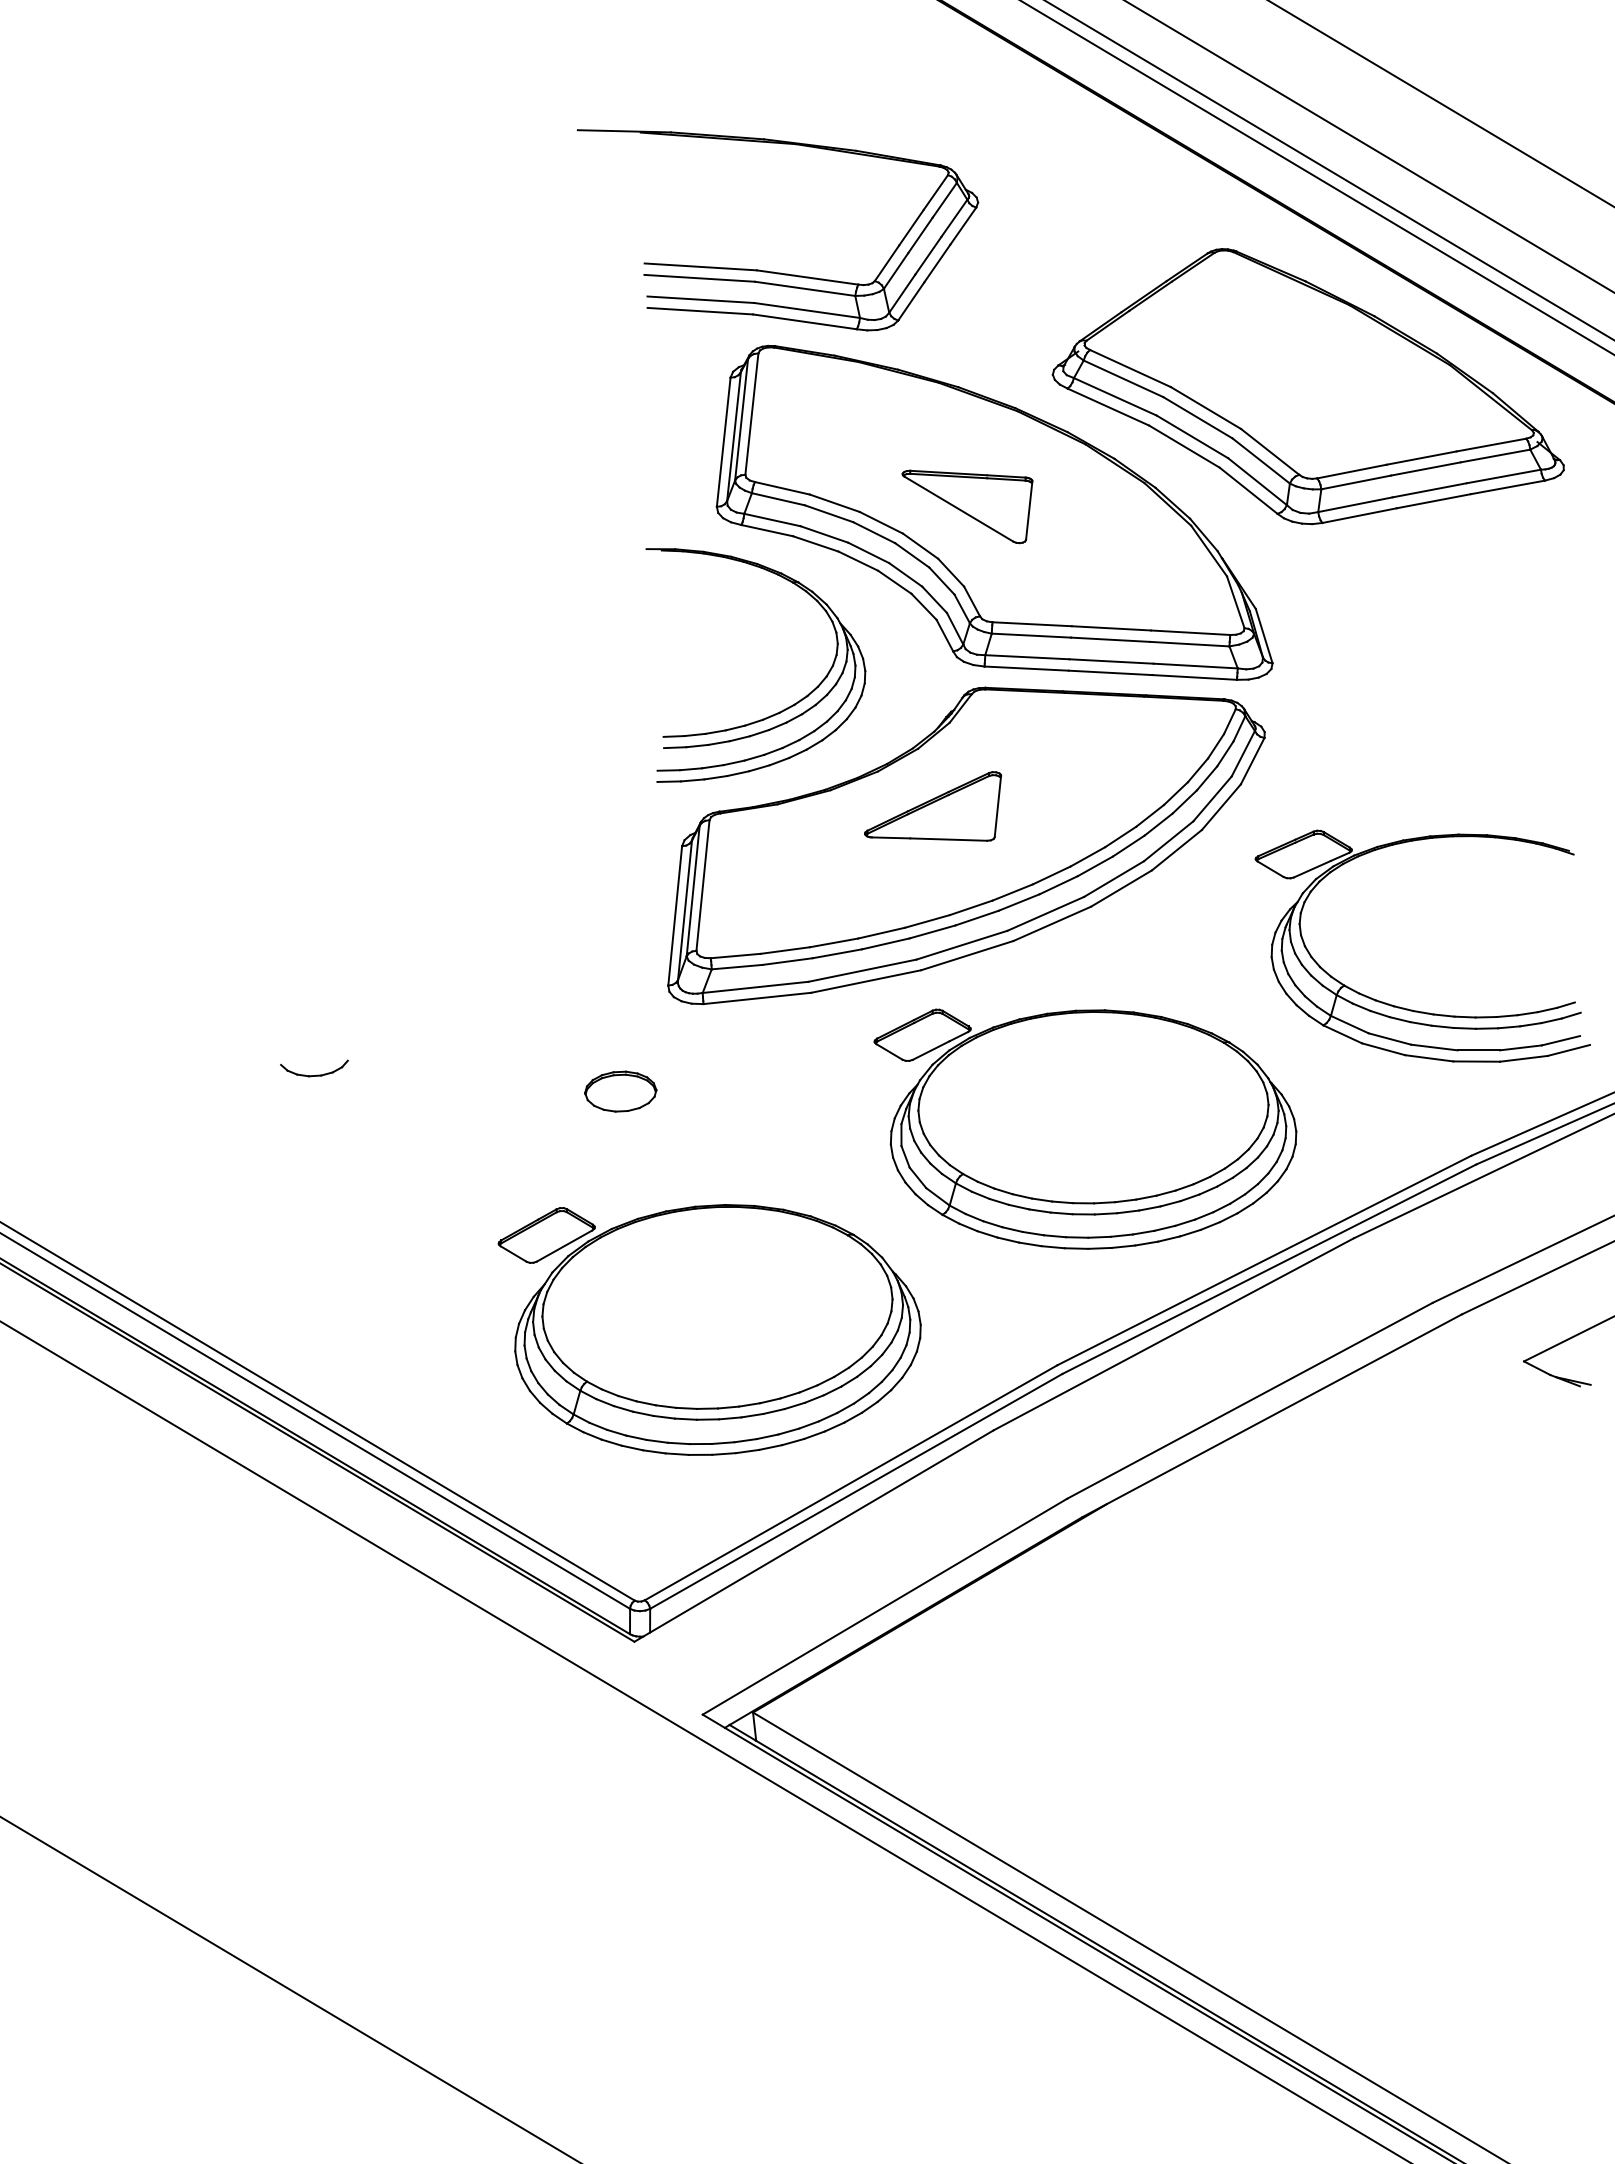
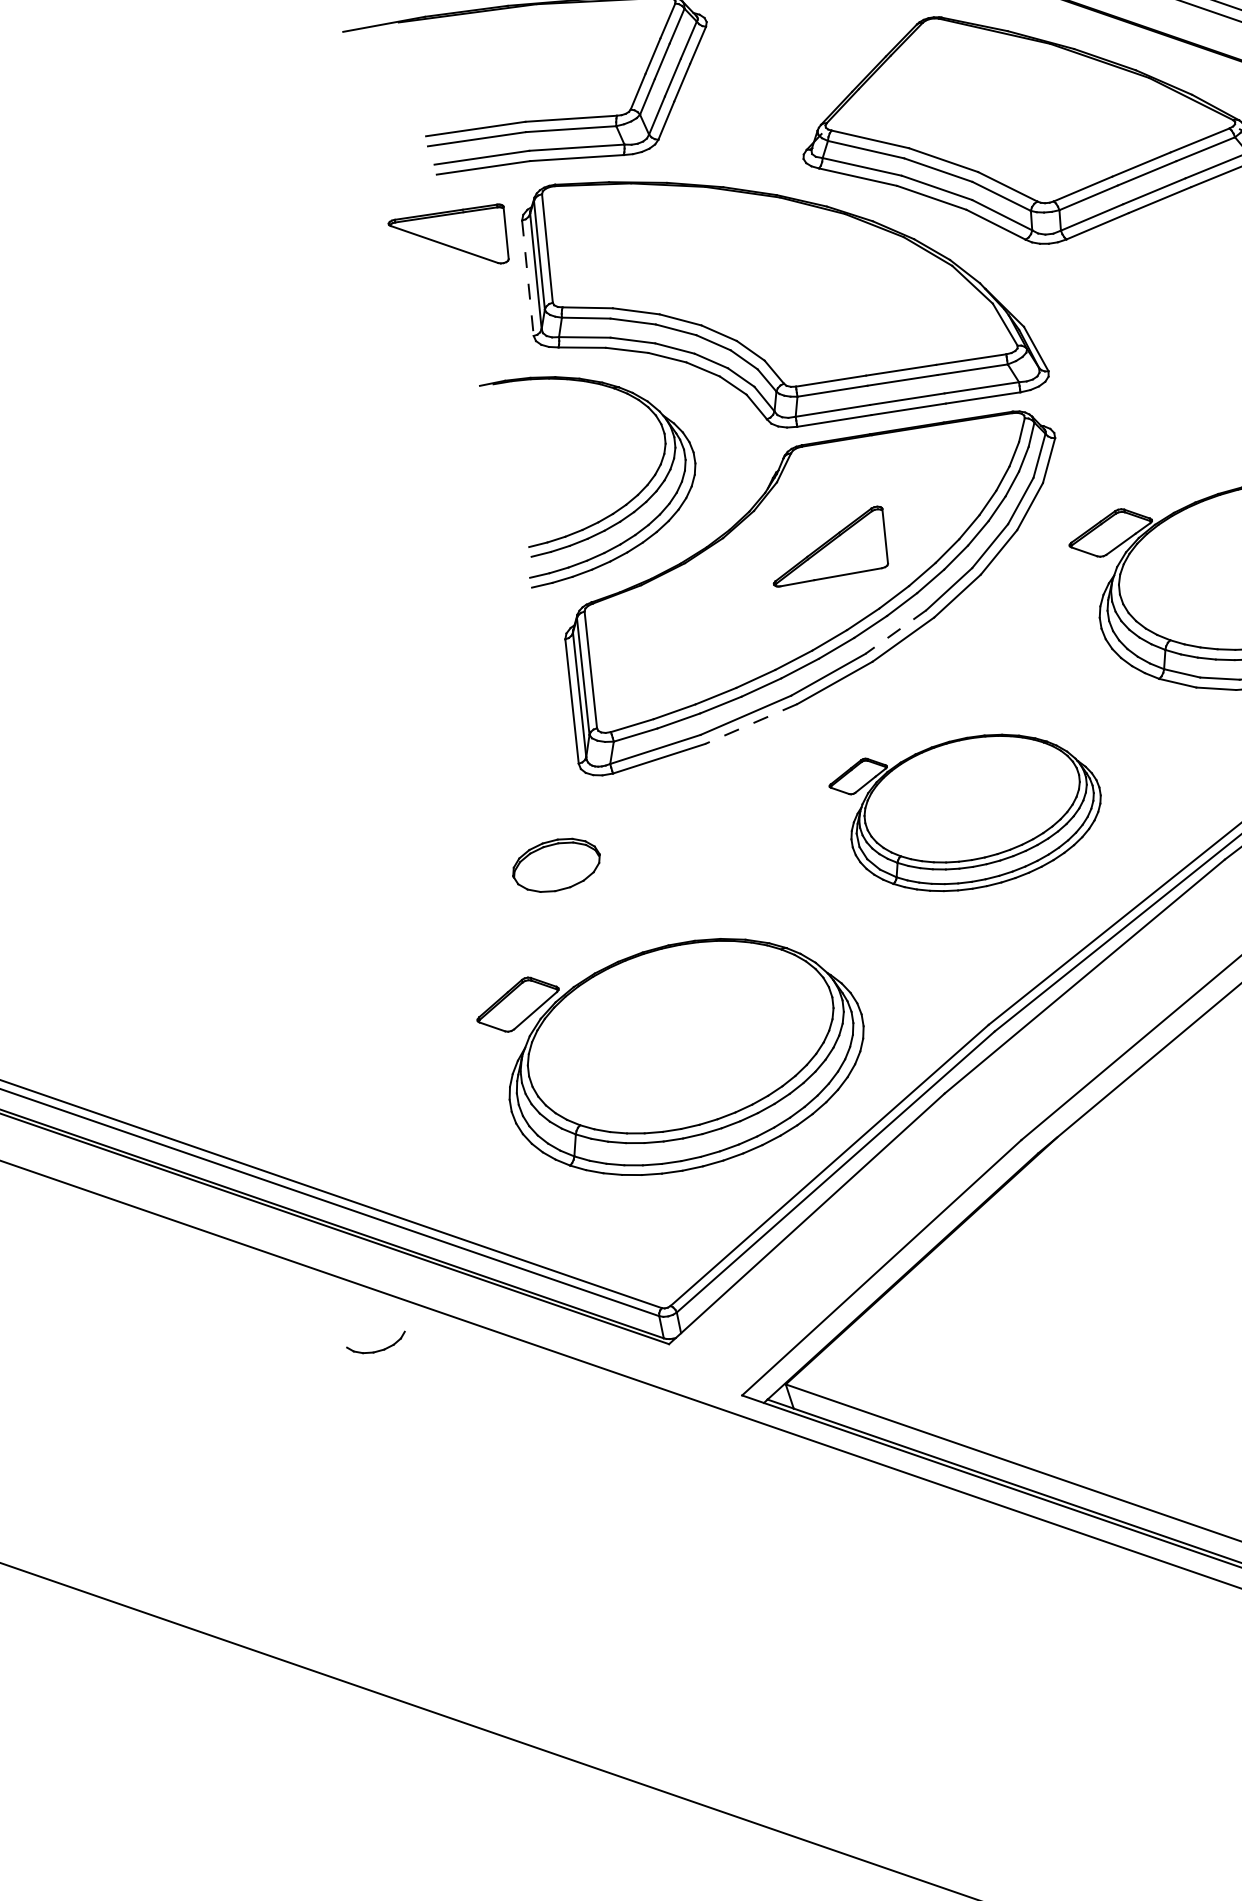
line: (723, 442) -> (527, 278), solid -> dashed
part: (967, 506) -> (451, 240), moved
part: (933, 806) -> (828, 548), moved
line: (1045, 913) -> (895, 631), solid -> dashed
line: (865, 981) -> (750, 724), solid -> dashed
part: (316, 1074) -> (379, 1349), moved
part: (620, 1091) -> (556, 865), size x1.4
part: (1085, 1128) -> (969, 812), size x0.7

